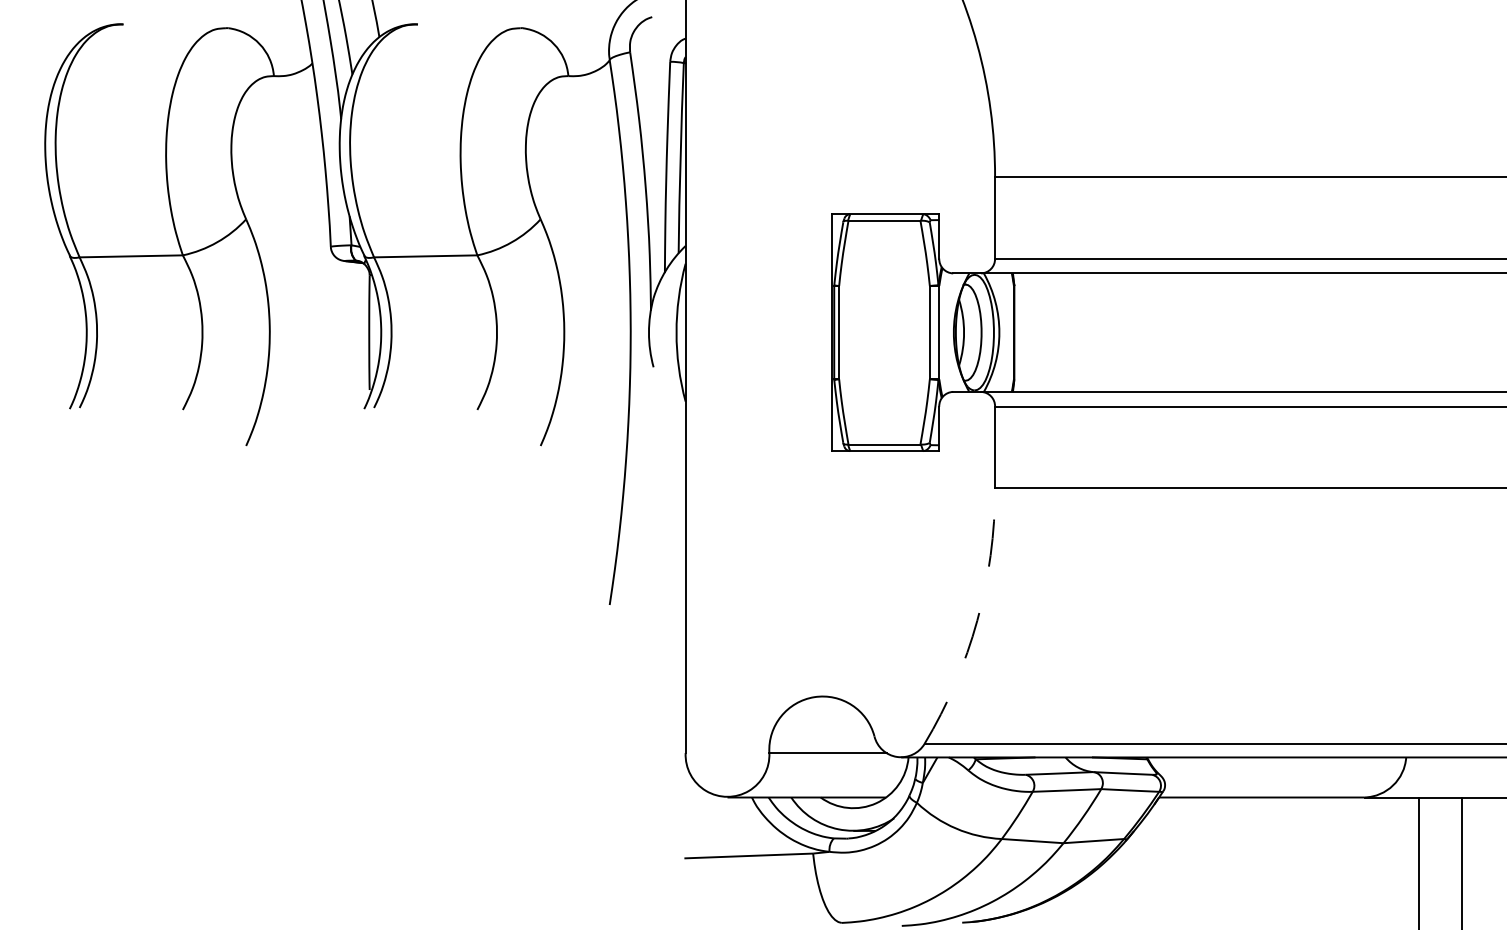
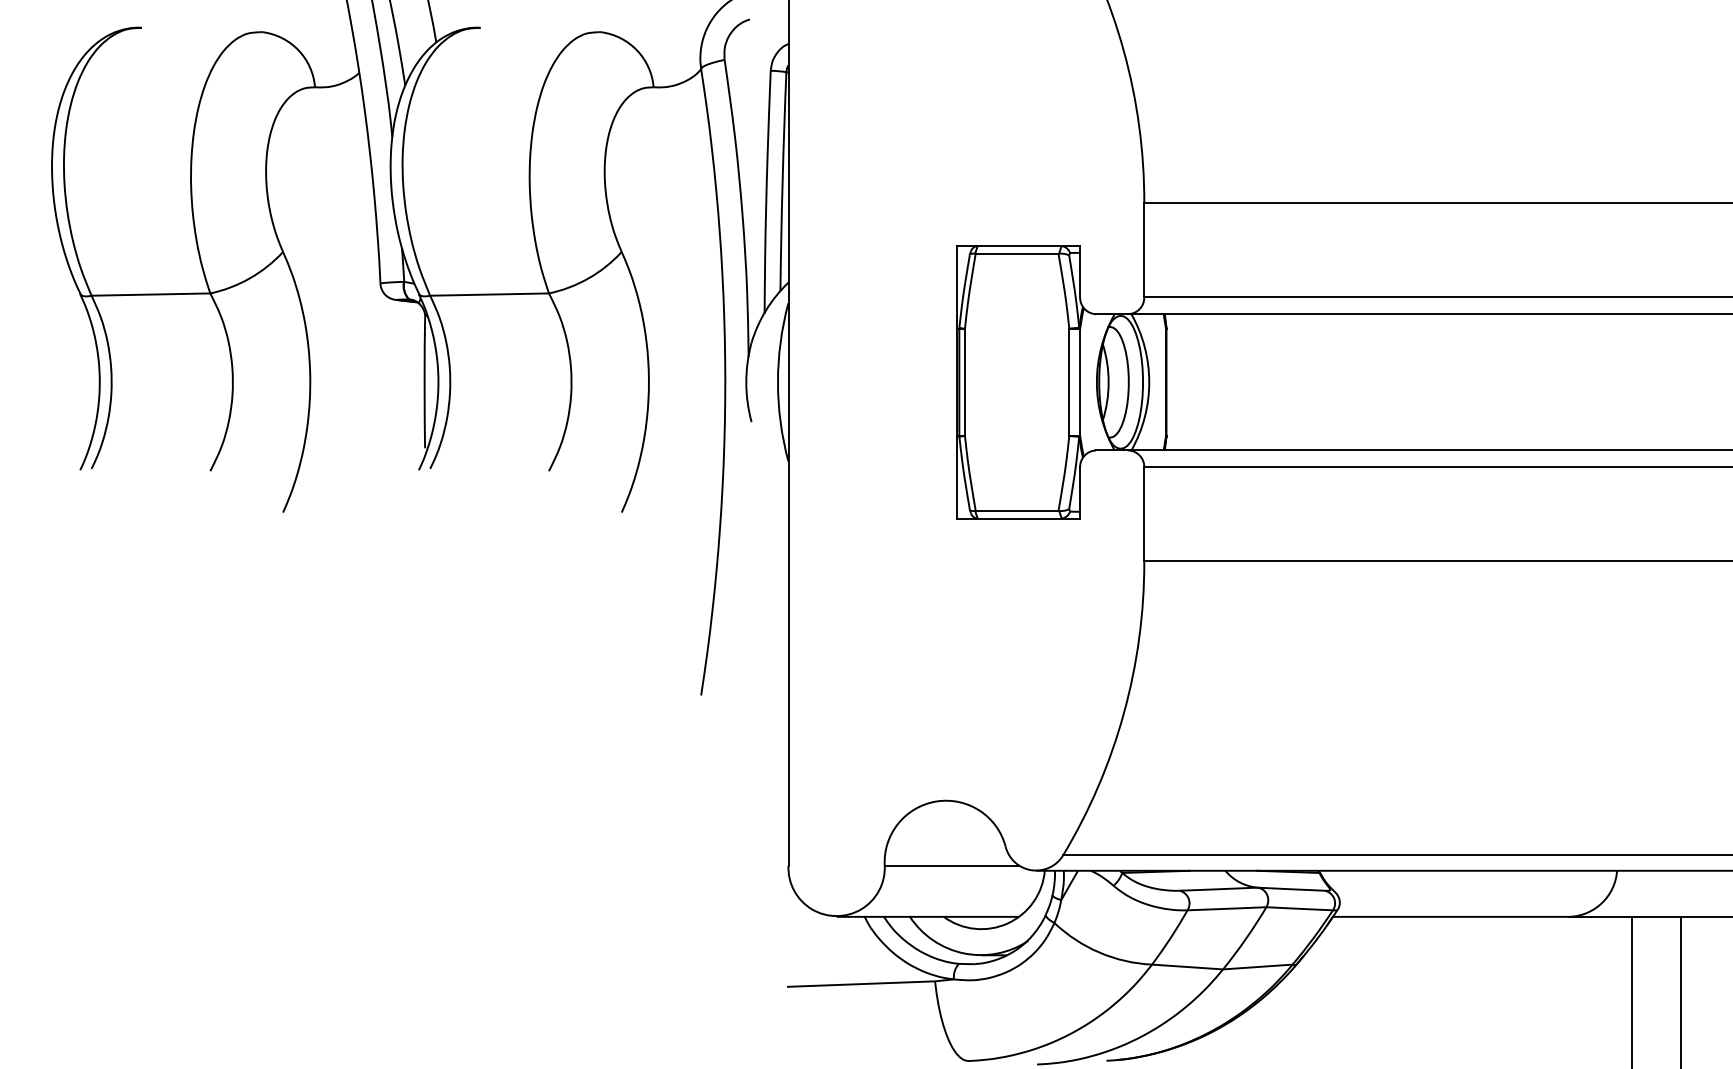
arc: (976, 620) -> (1123, 713), dashed -> solid

